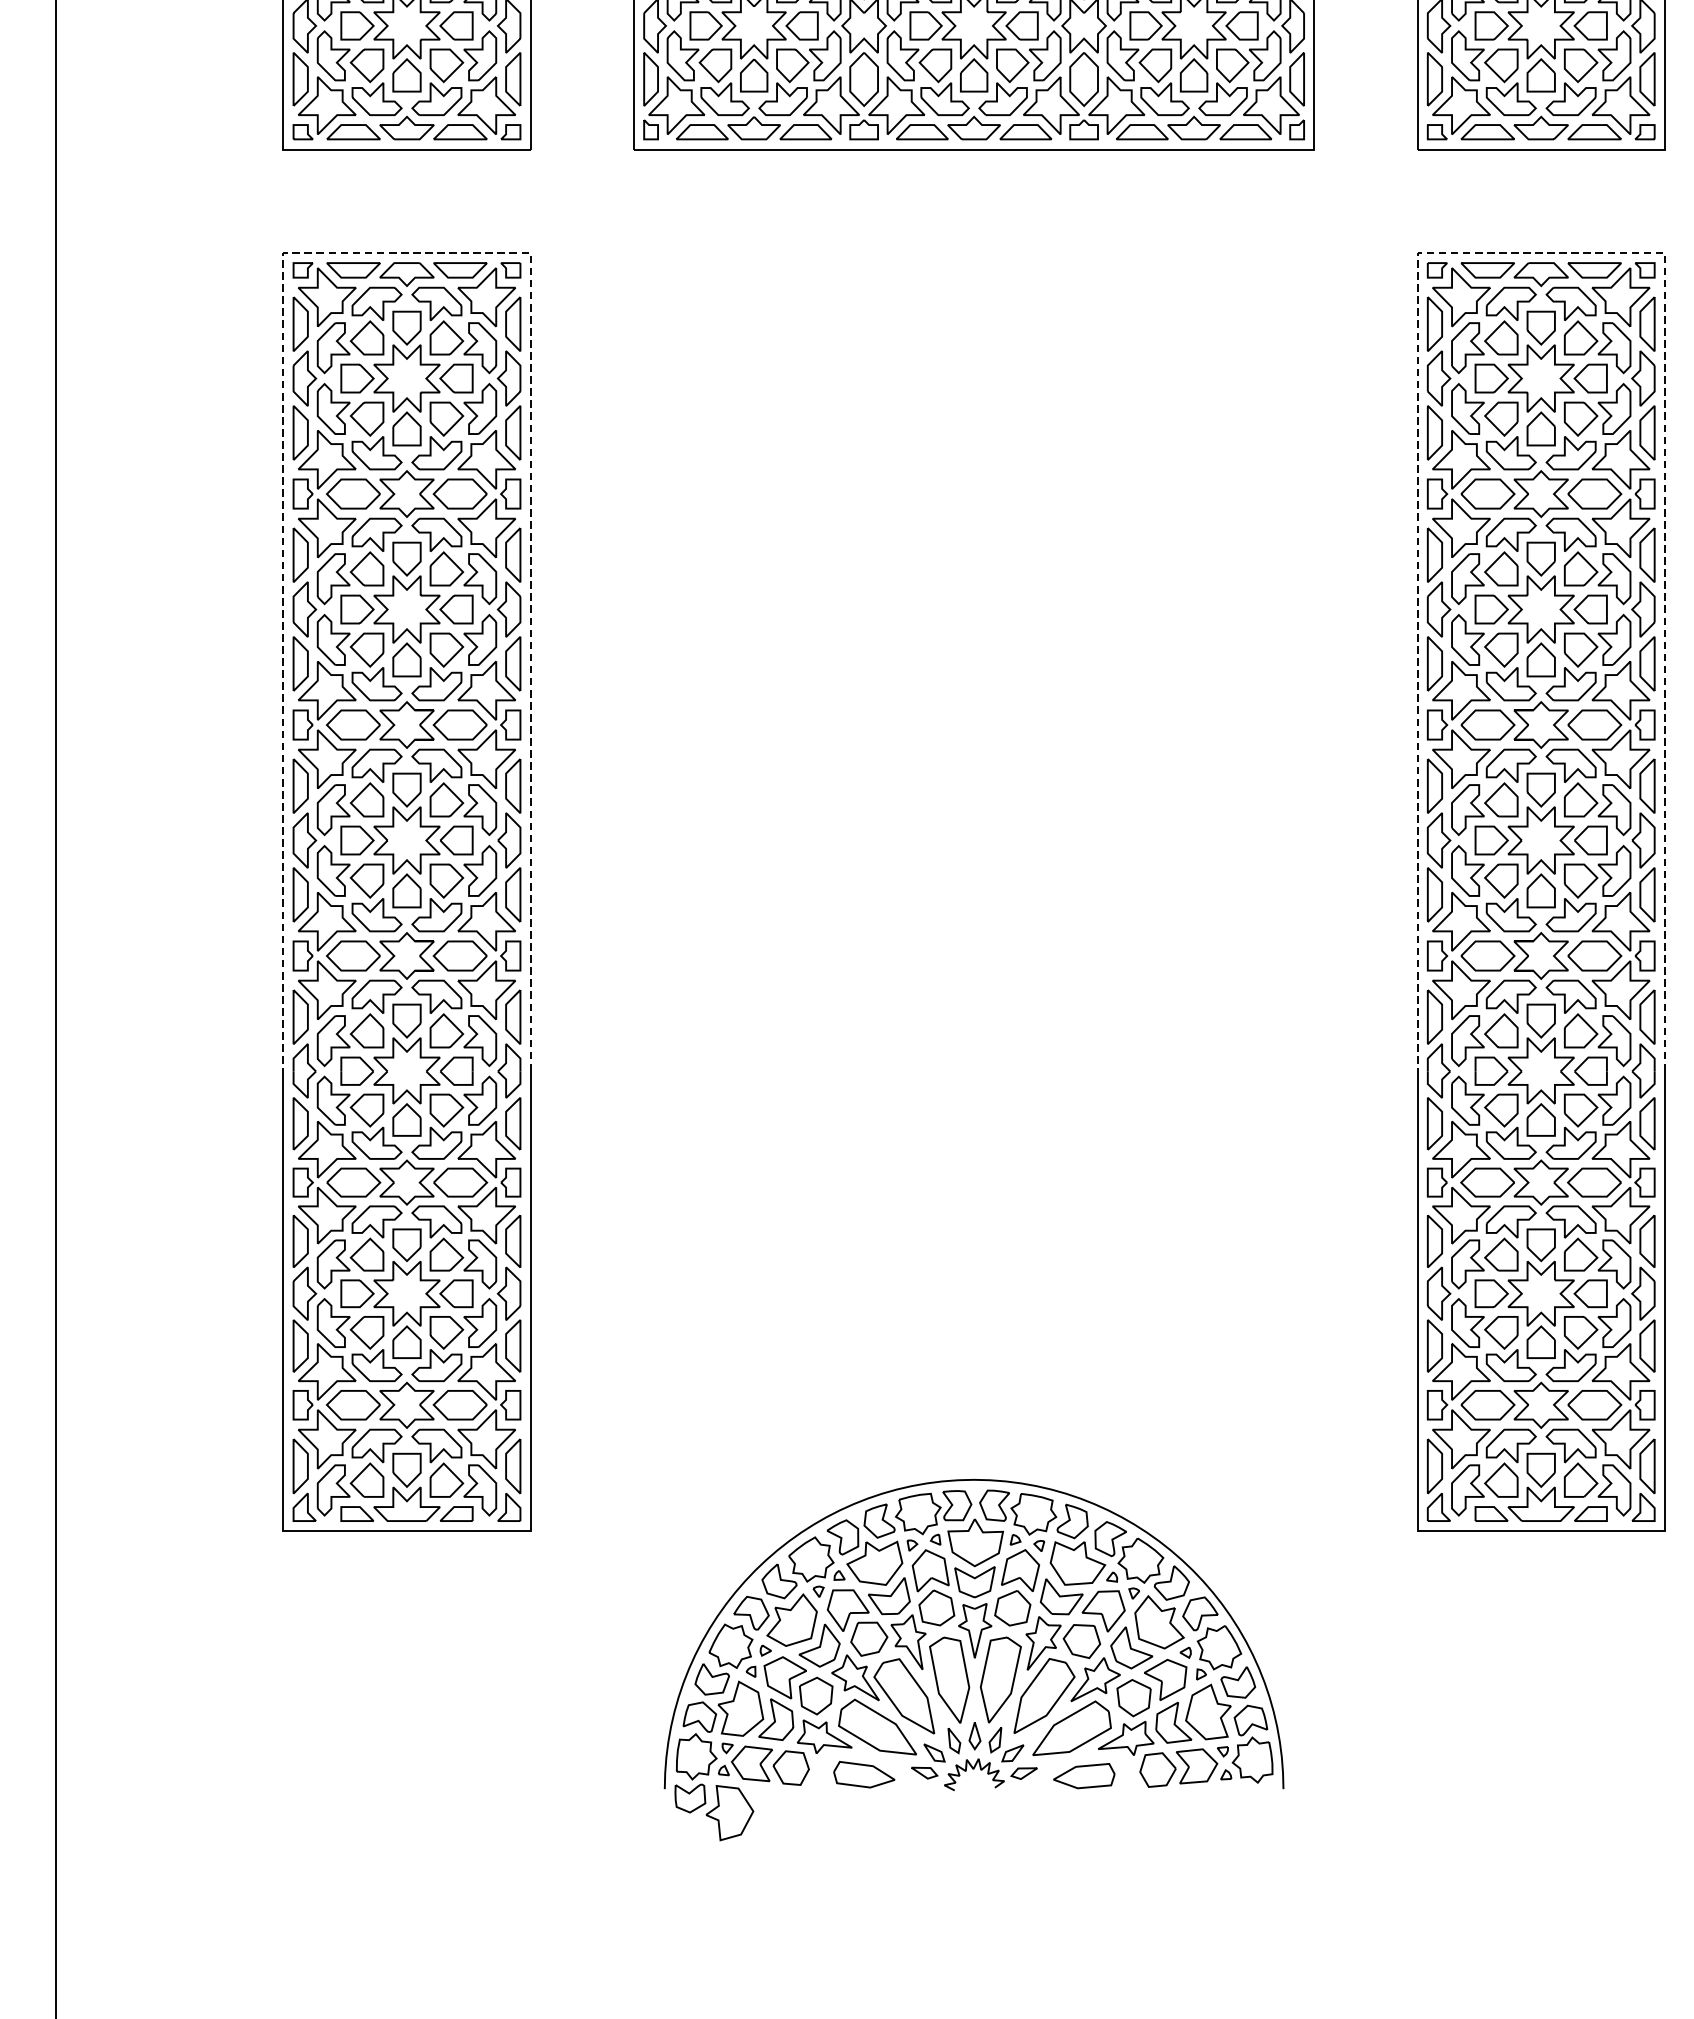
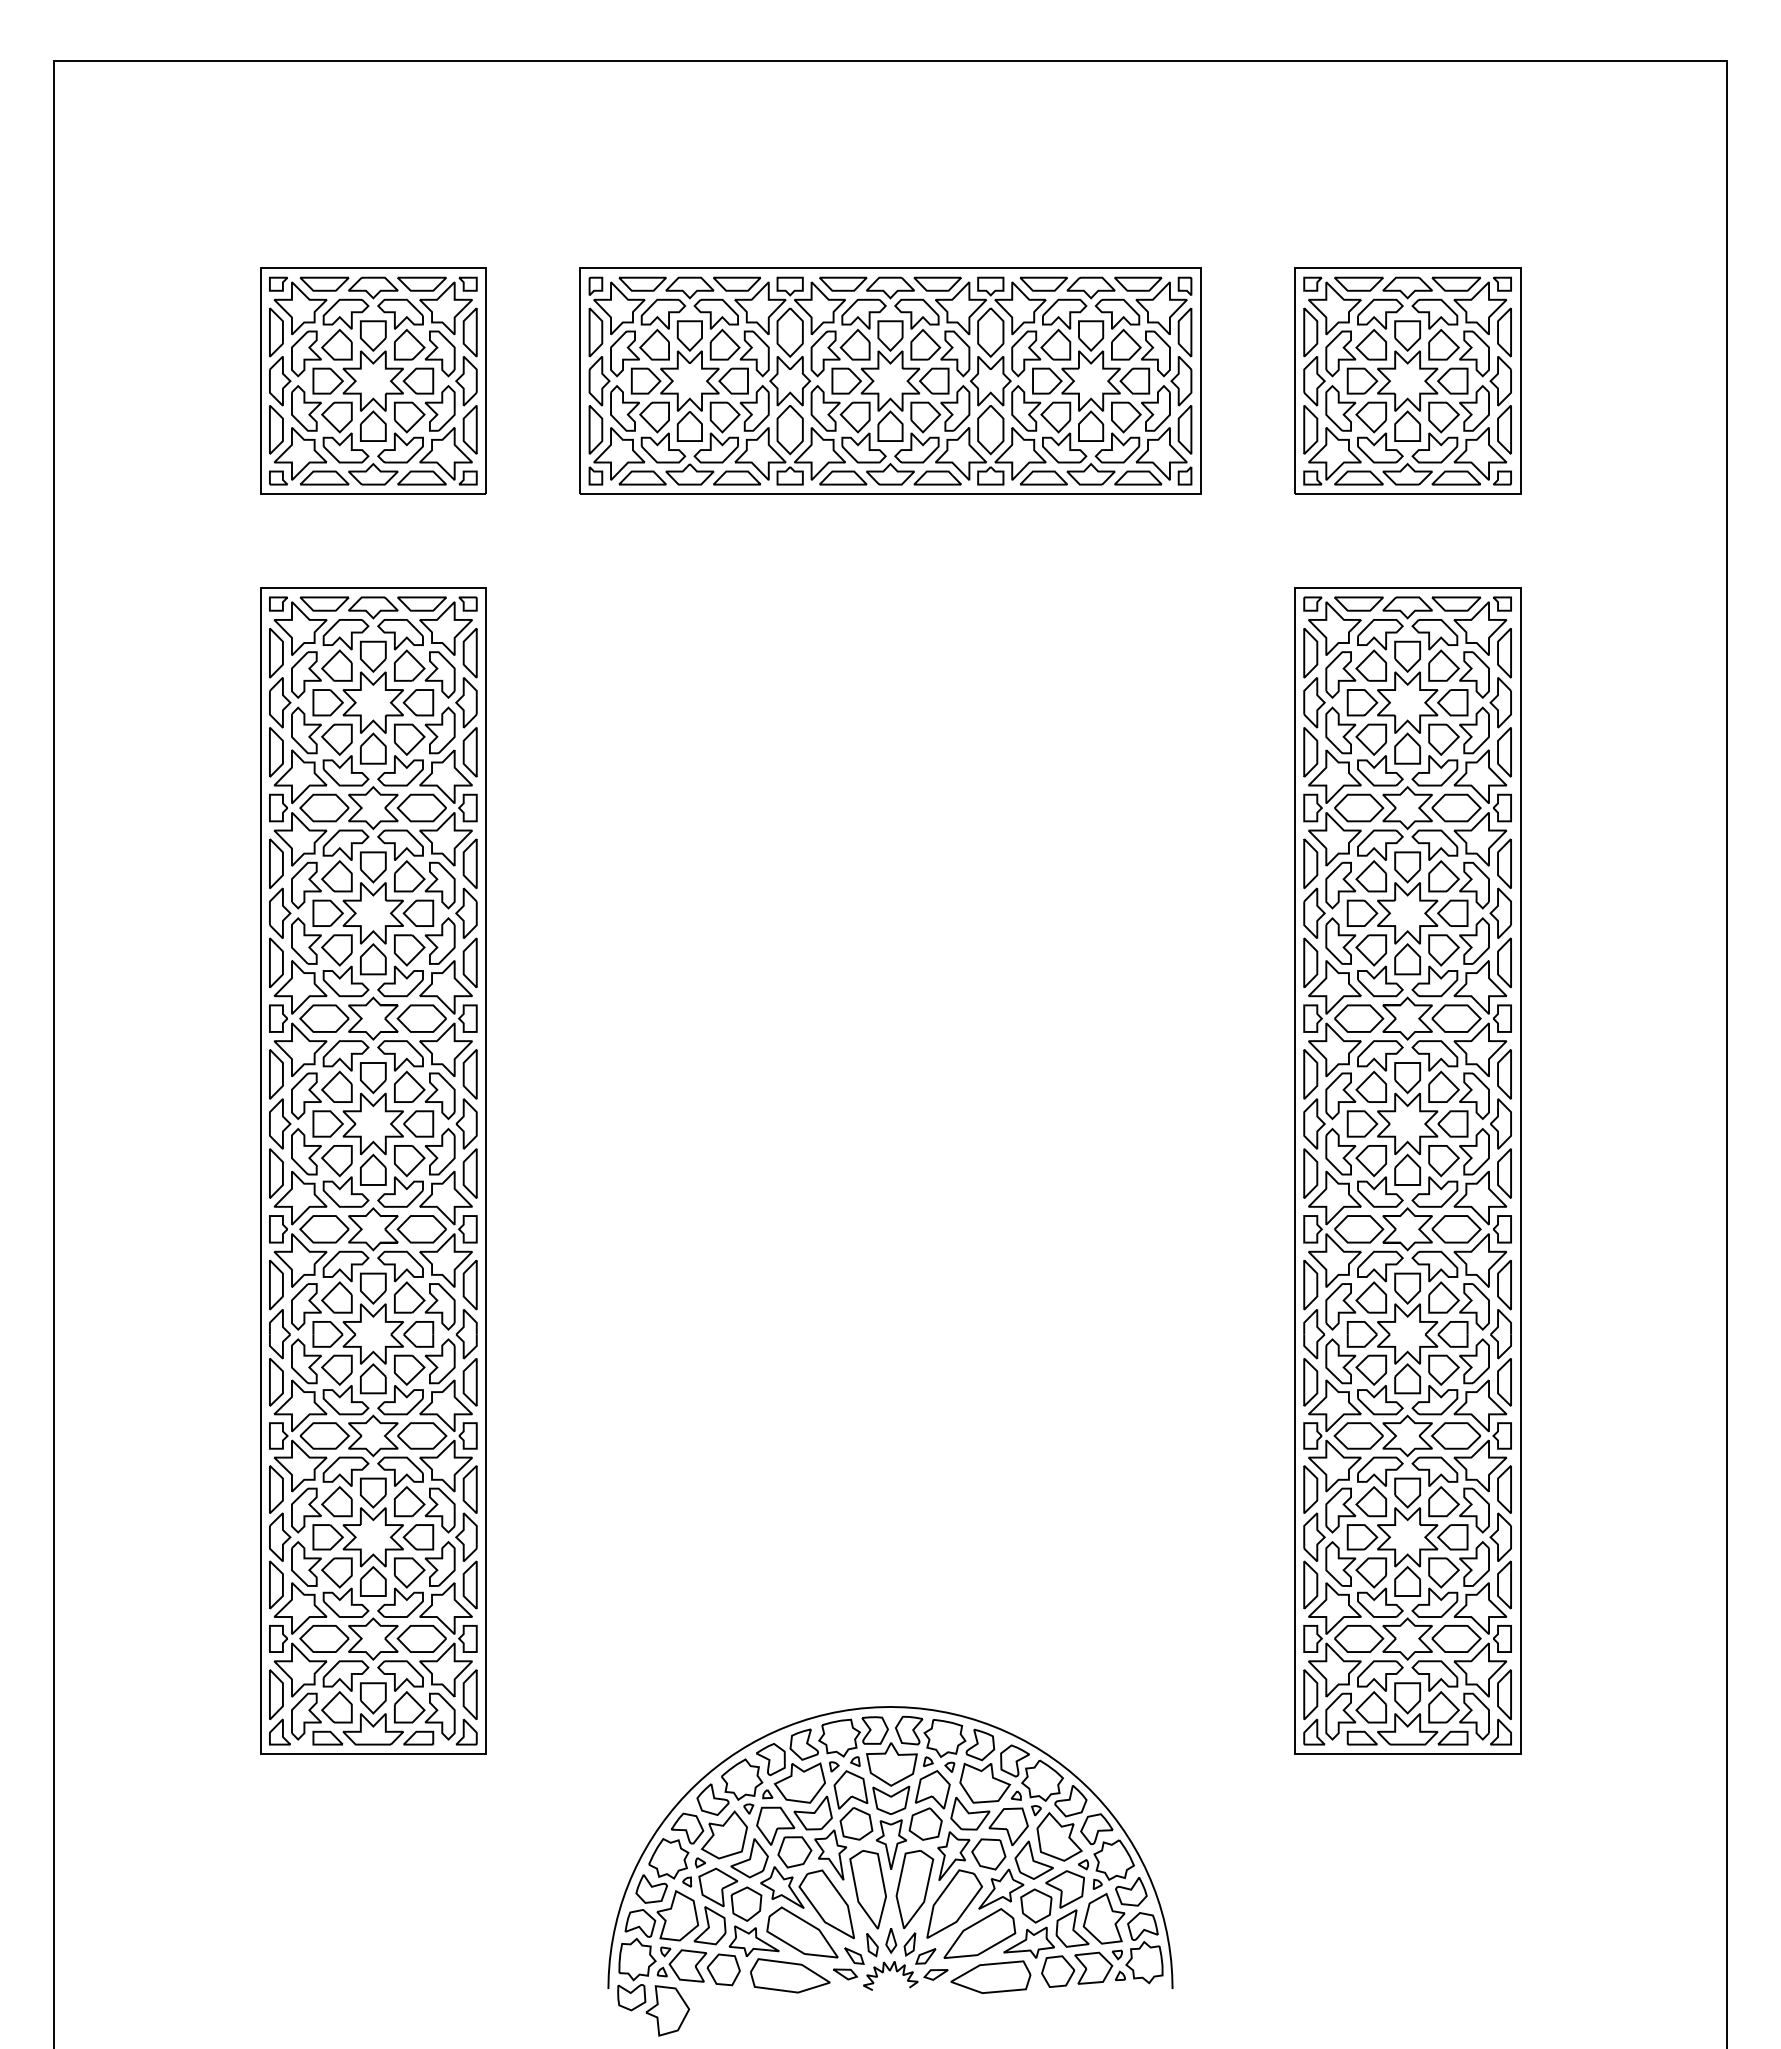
line: (407, 253) -> (373, 588), dashed -> solid
line: (1541, 253) -> (1407, 588), dashed -> solid
part: (864, 1774) -> (790, 1975), size x1.43
part: (1083, 1775) -> (990, 1976), size x1.43

